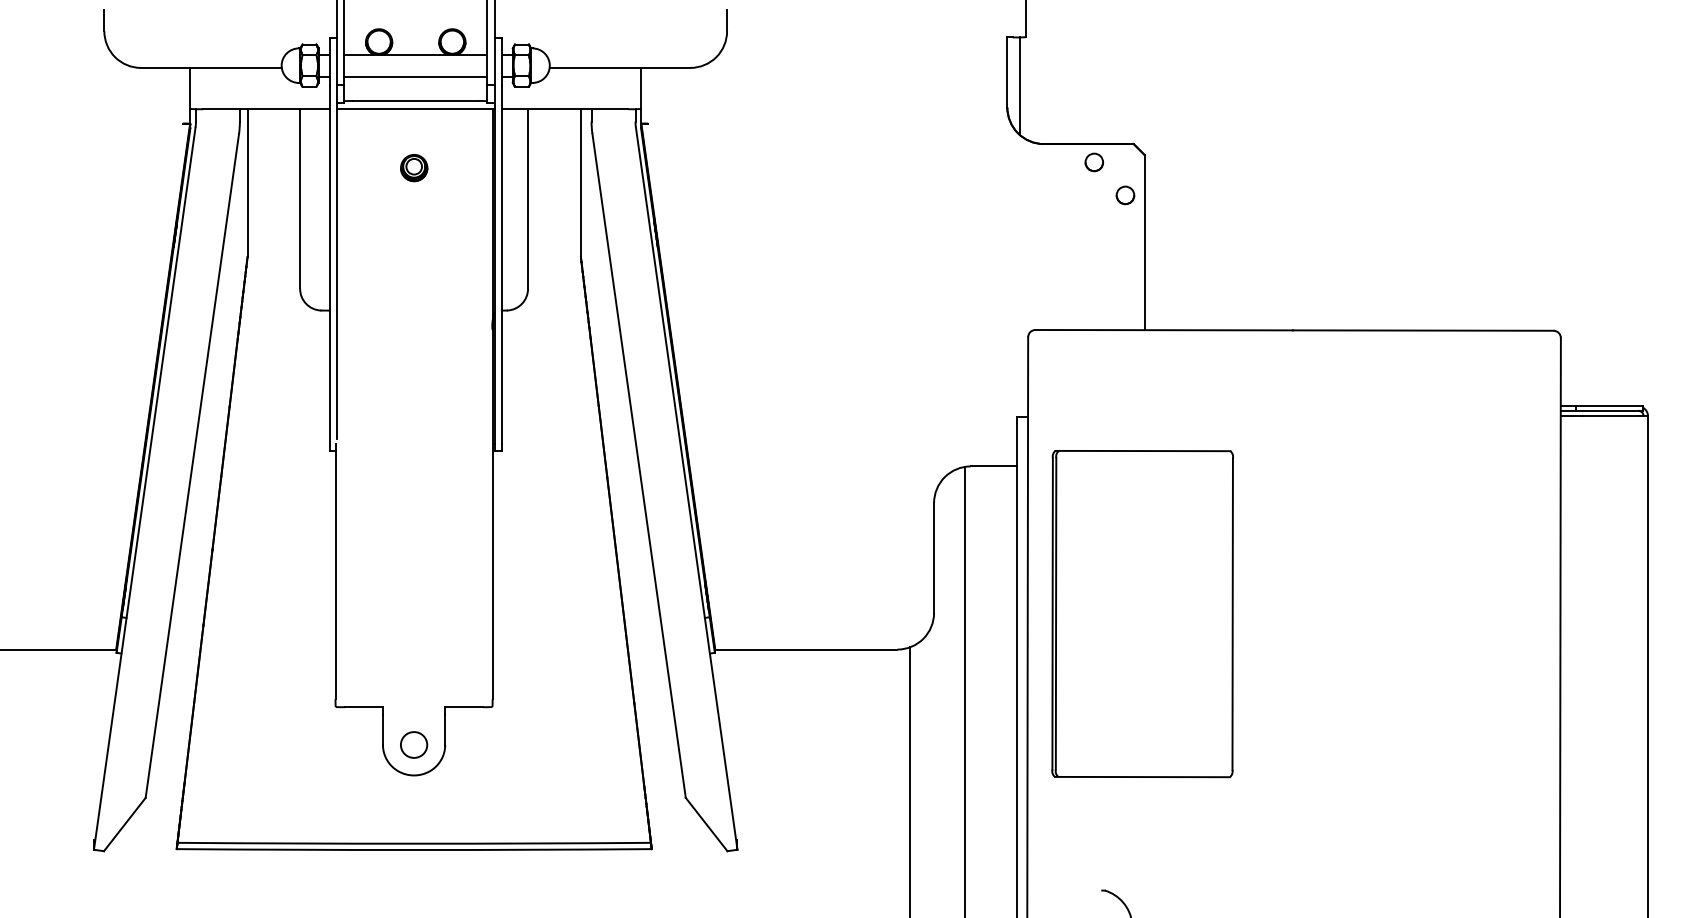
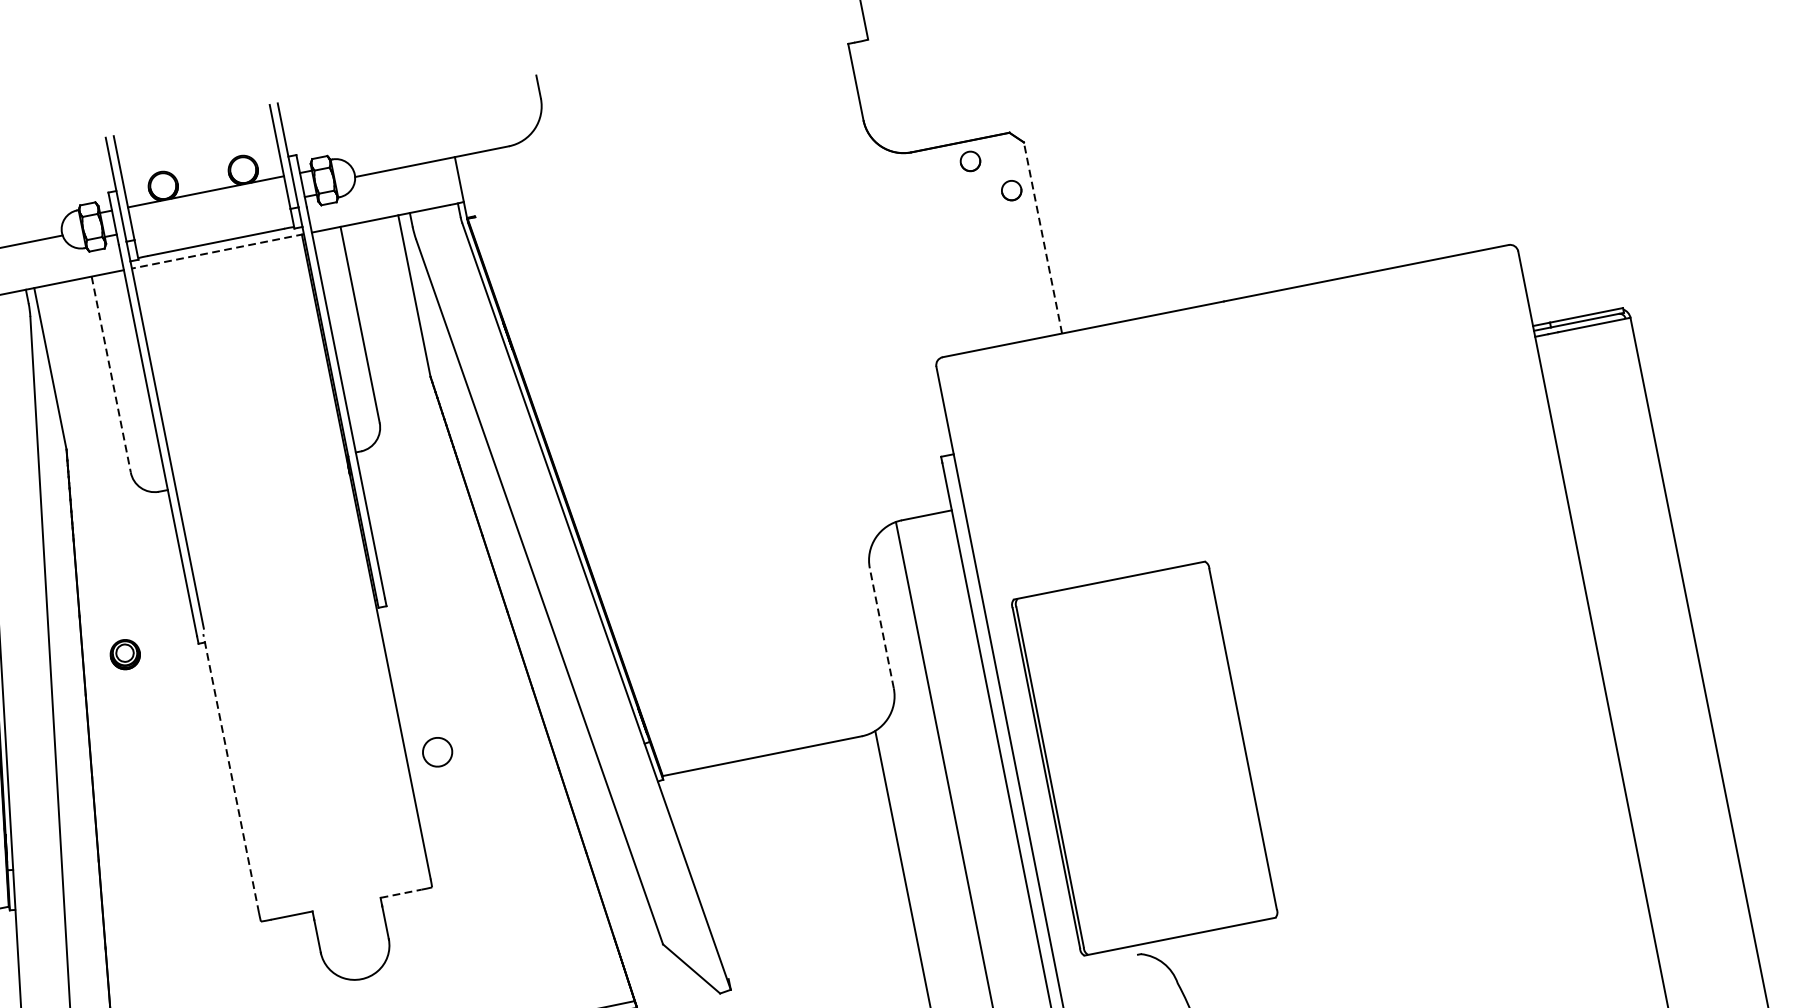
line: (415, 76) -> (210, 215), removed
line: (1020, 86) -> (873, 94), removed
line: (415, 109) -> (217, 251), solid -> dashed
part: (414, 168) -> (125, 655), moved
line: (300, 198) -> (111, 374), solid -> dashed
line: (1144, 242) -> (1042, 237), solid -> dashed
line: (934, 558) -> (882, 628), solid -> dashed
line: (335, 571) -> (231, 773), solid -> dashed
part: (1142, 614) -> (1144, 759), moved
line: (464, 707) -> (401, 894), solid -> dashed
part: (414, 744) -> (437, 751), moved

